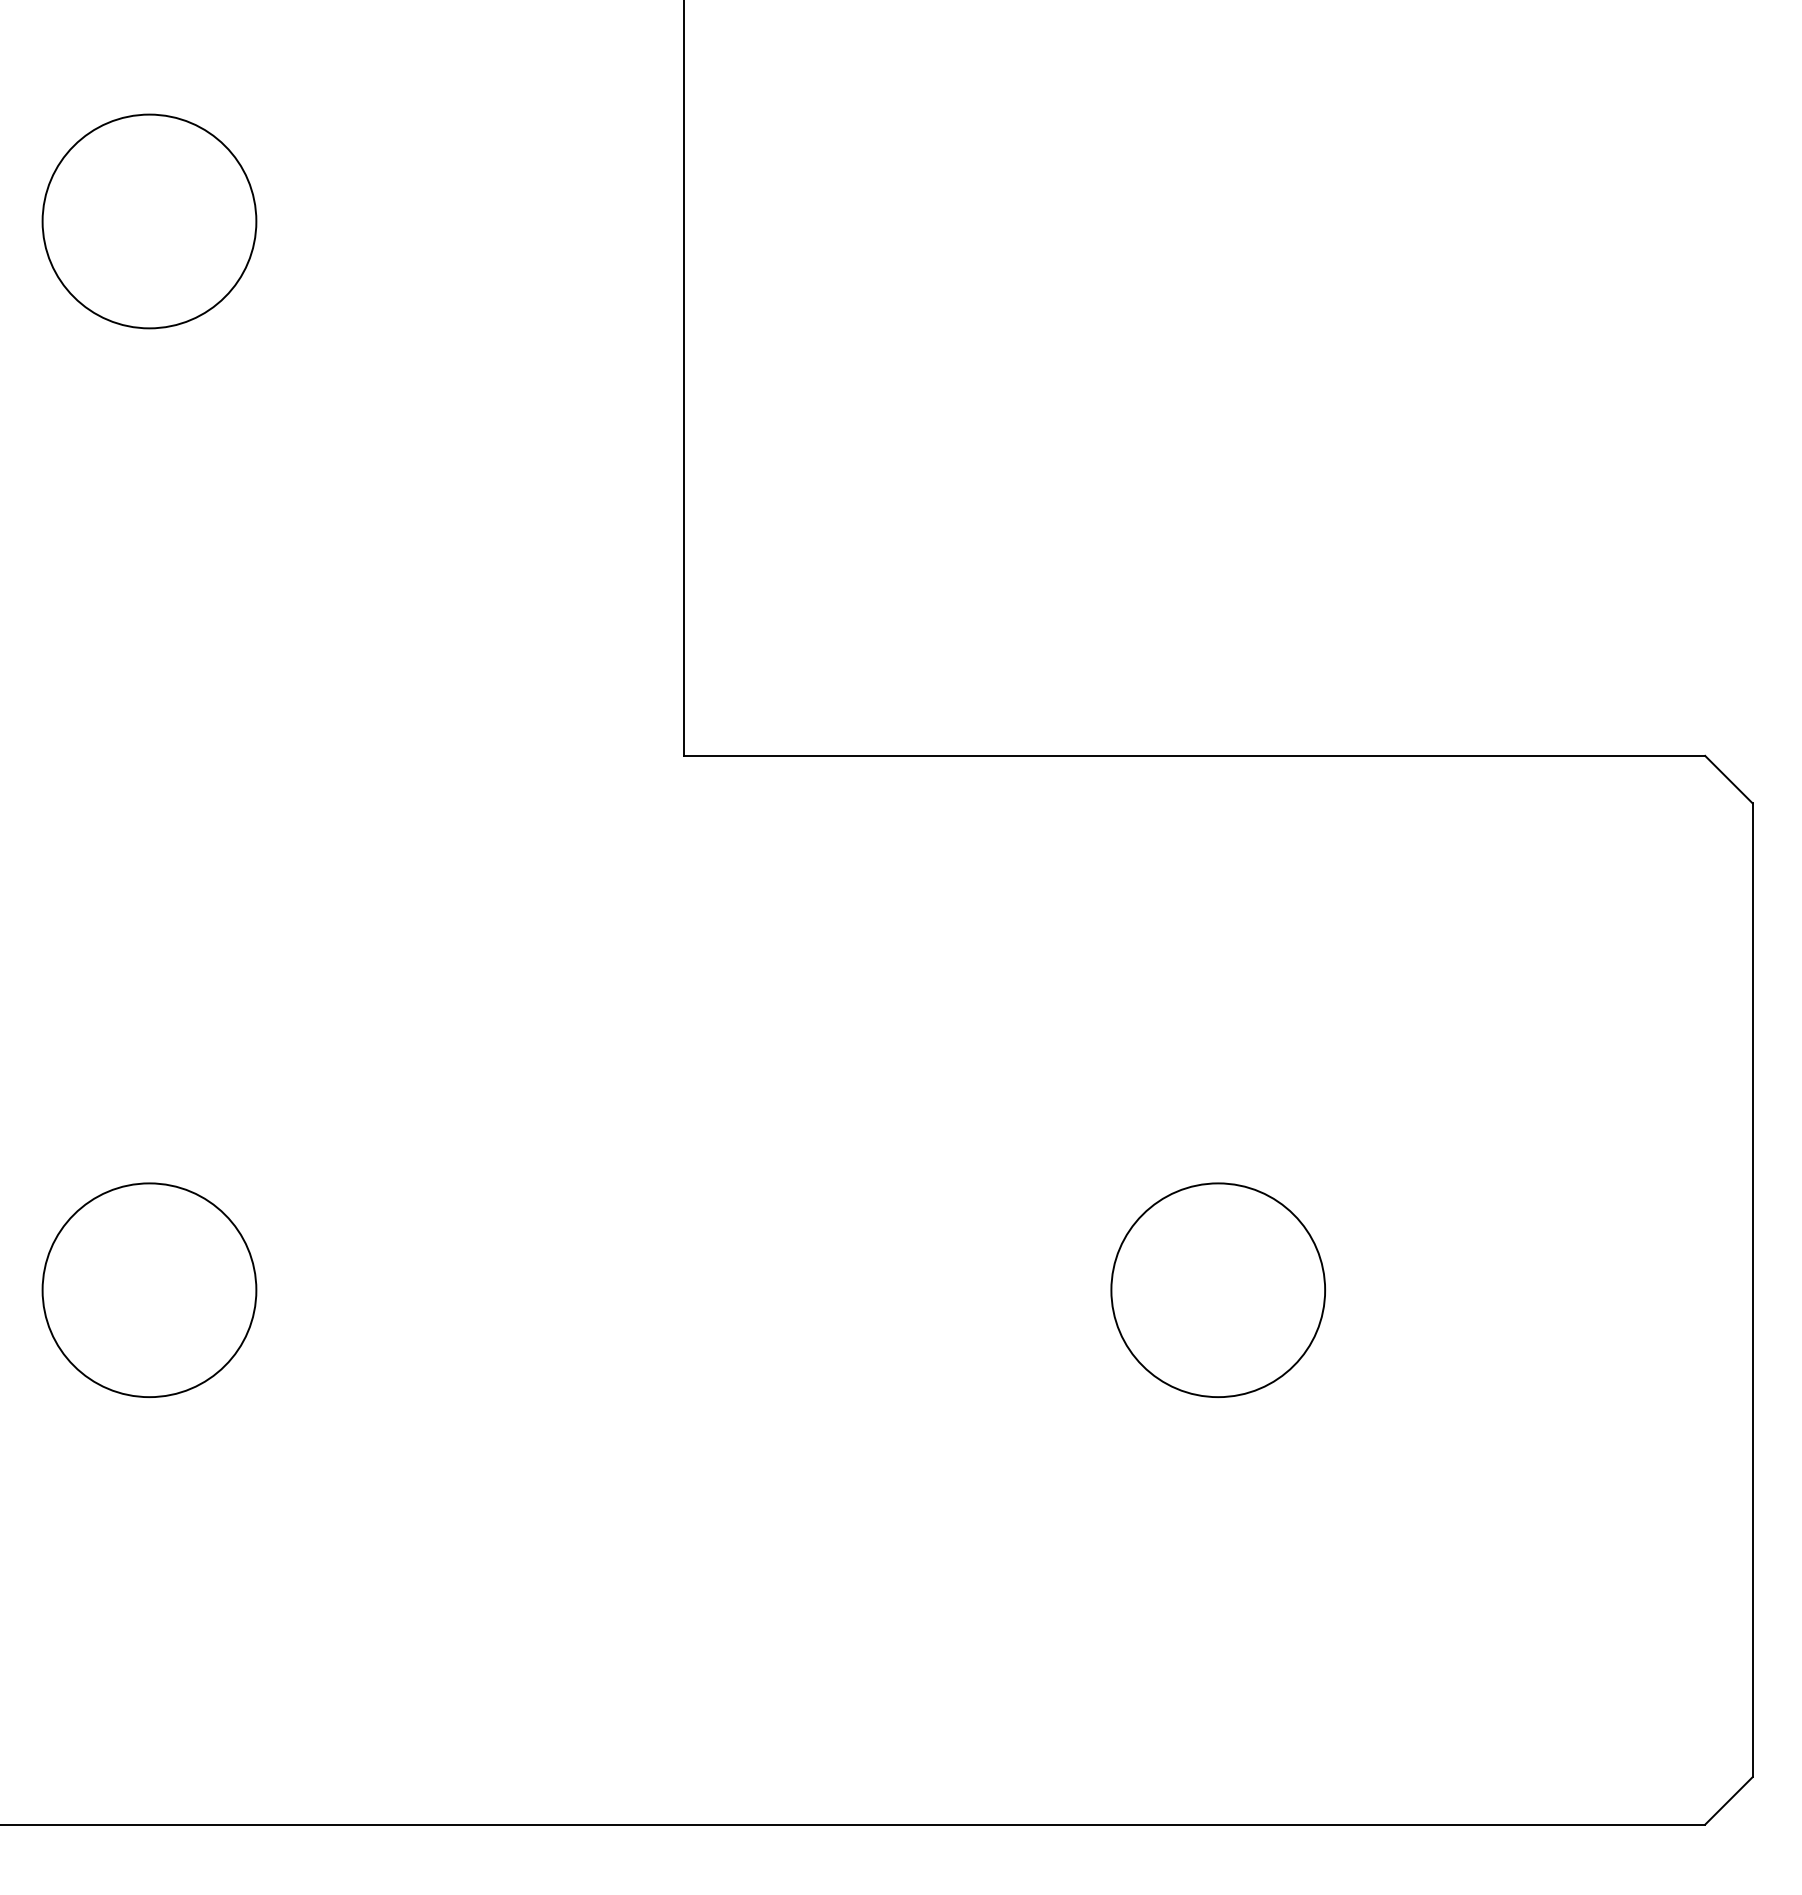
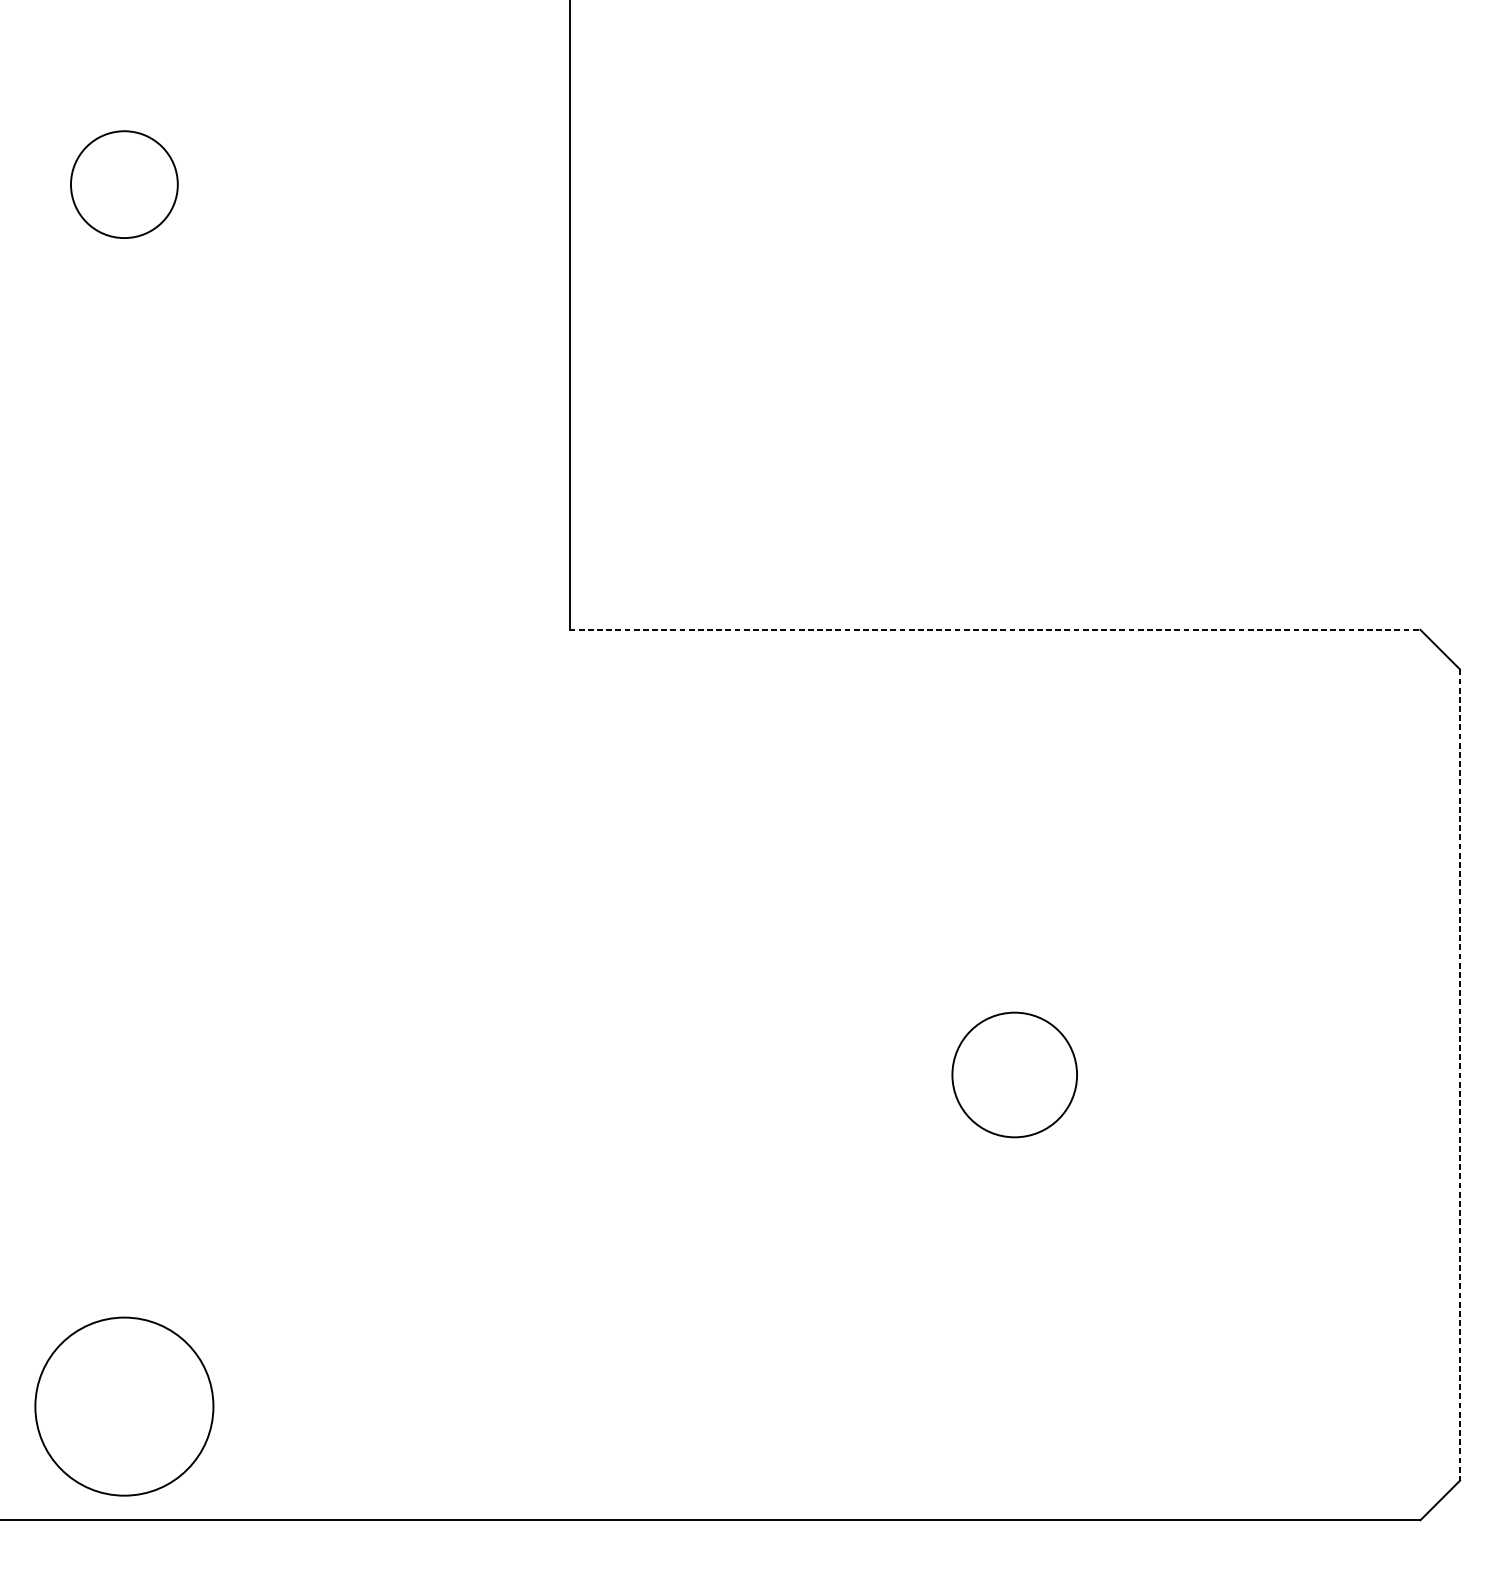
circle: (149, 221) -> (124, 184), size x0.6
line: (1194, 755) -> (995, 629), solid -> dashed
circle: (149, 1289) -> (124, 1405), moved
circle: (1217, 1289) -> (1014, 1074), size x0.7
line: (1752, 1290) -> (1459, 1075), solid -> dashed

